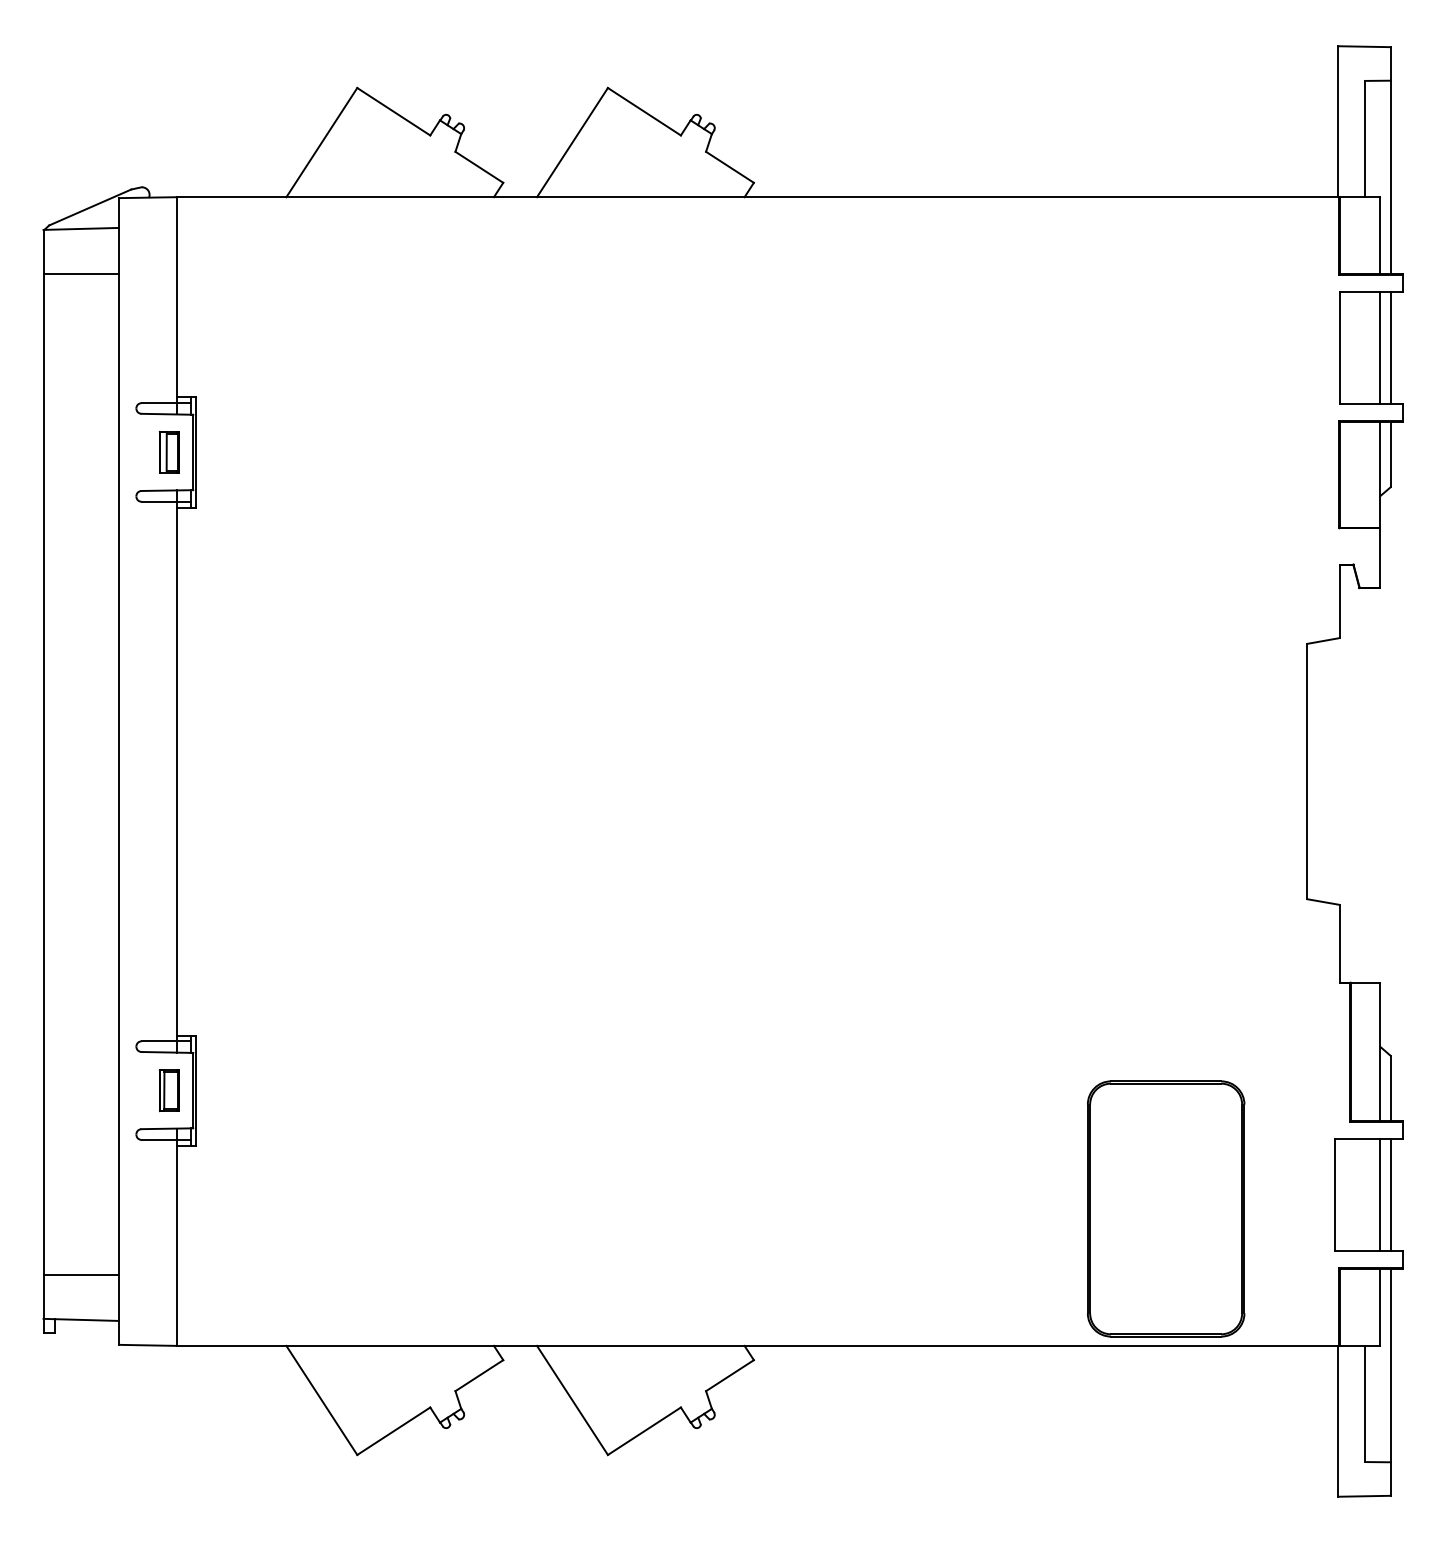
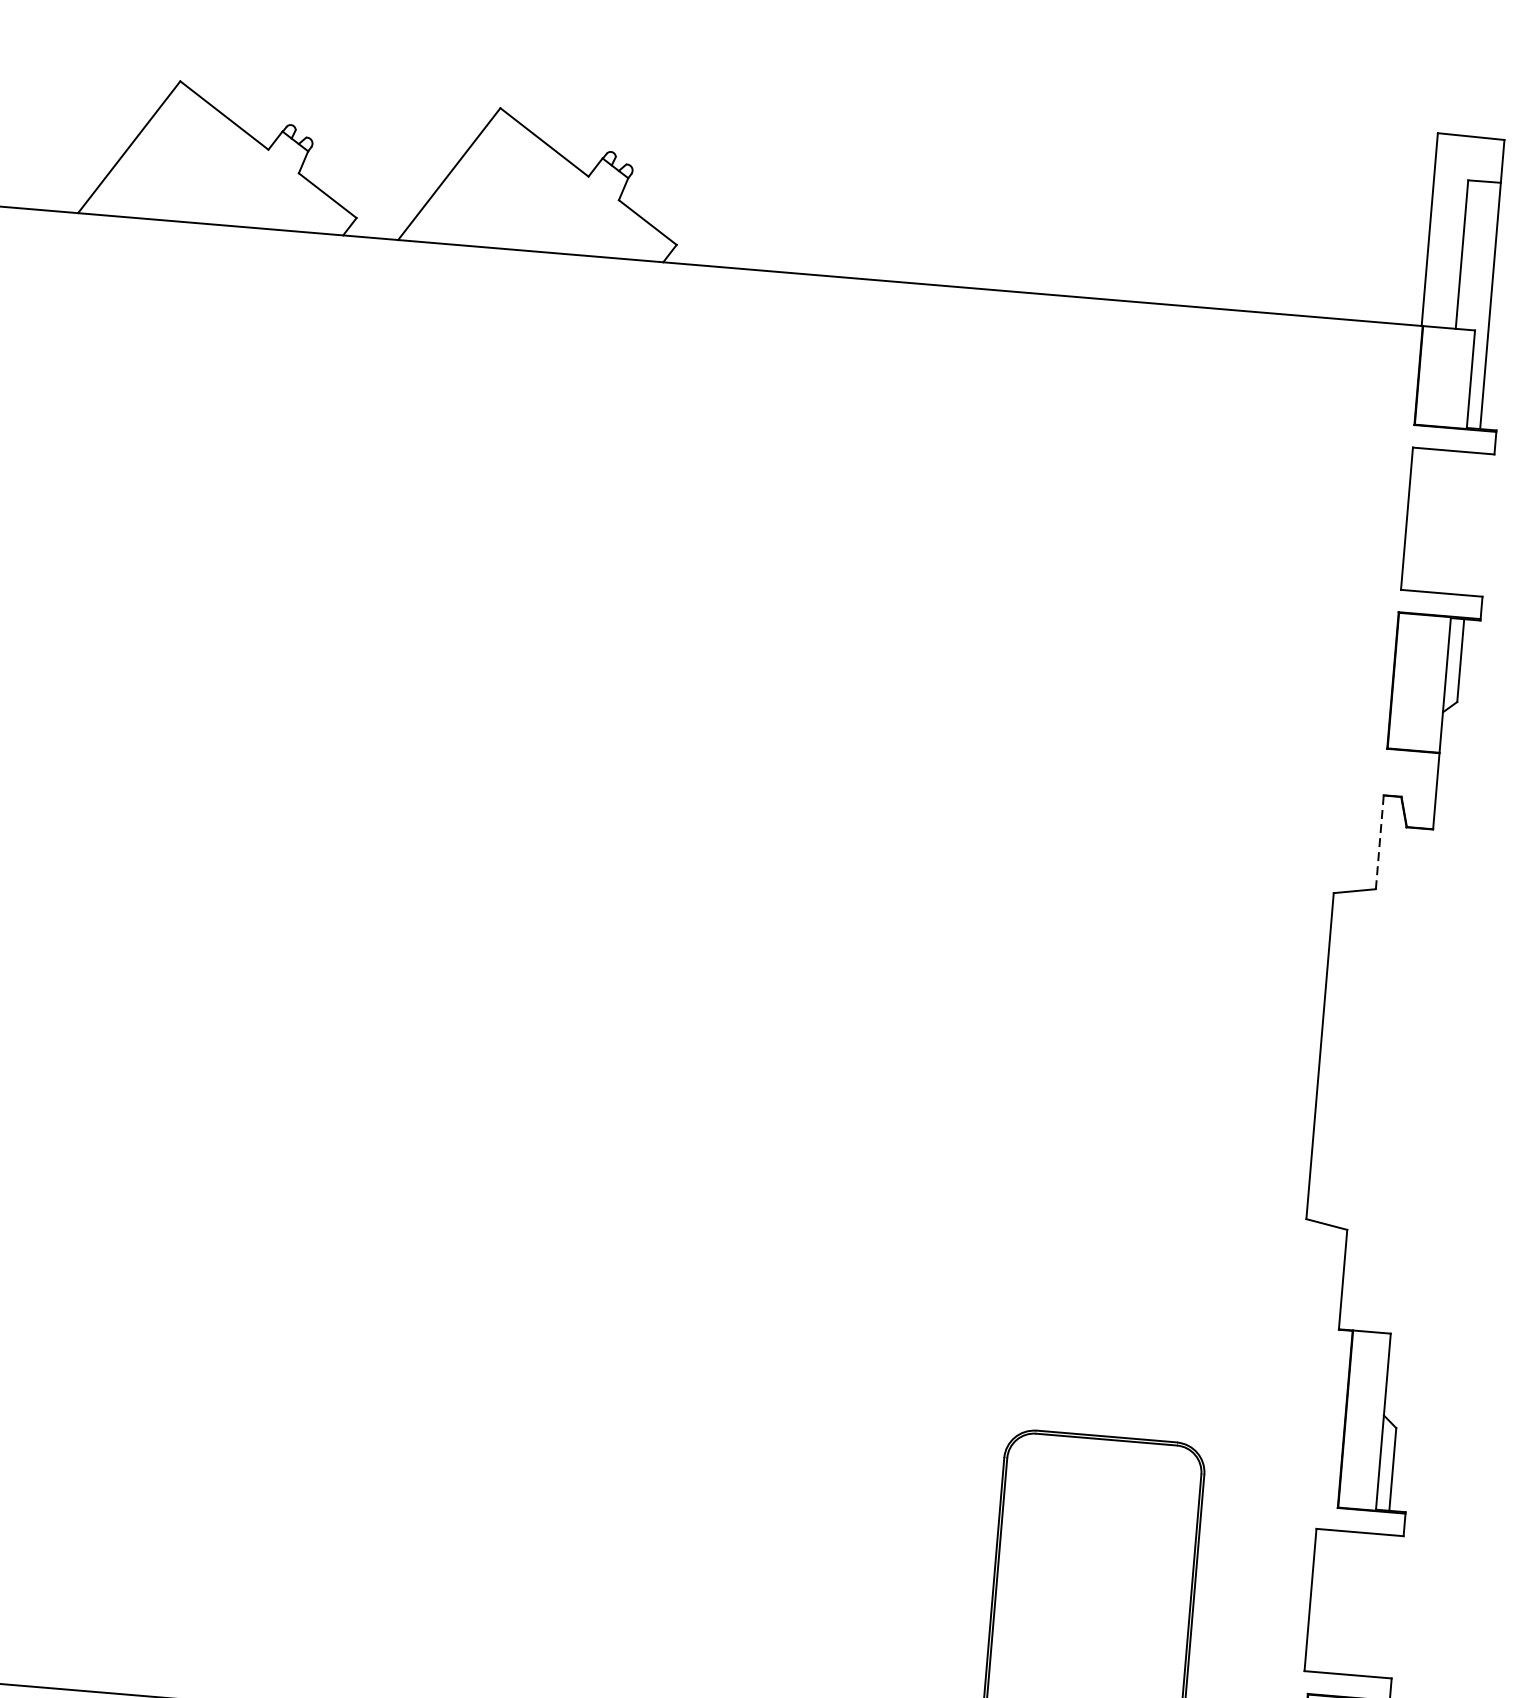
line: (1380, 347) -> (1459, 522), removed
line: (1390, 347) -> (1472, 523), removed
line: (1339, 601) -> (1379, 842), solid -> dashed
line: (1380, 1194) -> (1368, 1604), removed
line: (1390, 1194) -> (1381, 1605), removed

